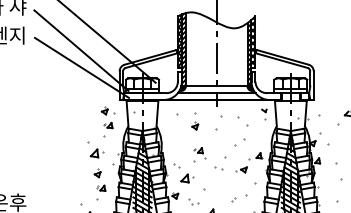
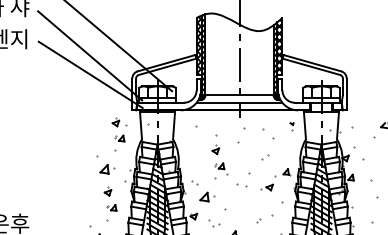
part: (263, 114) -> (291, 126), size x0.62
part: (195, 121) -> (216, 145), moved
part: (240, 142) -> (265, 157), size x0.62

